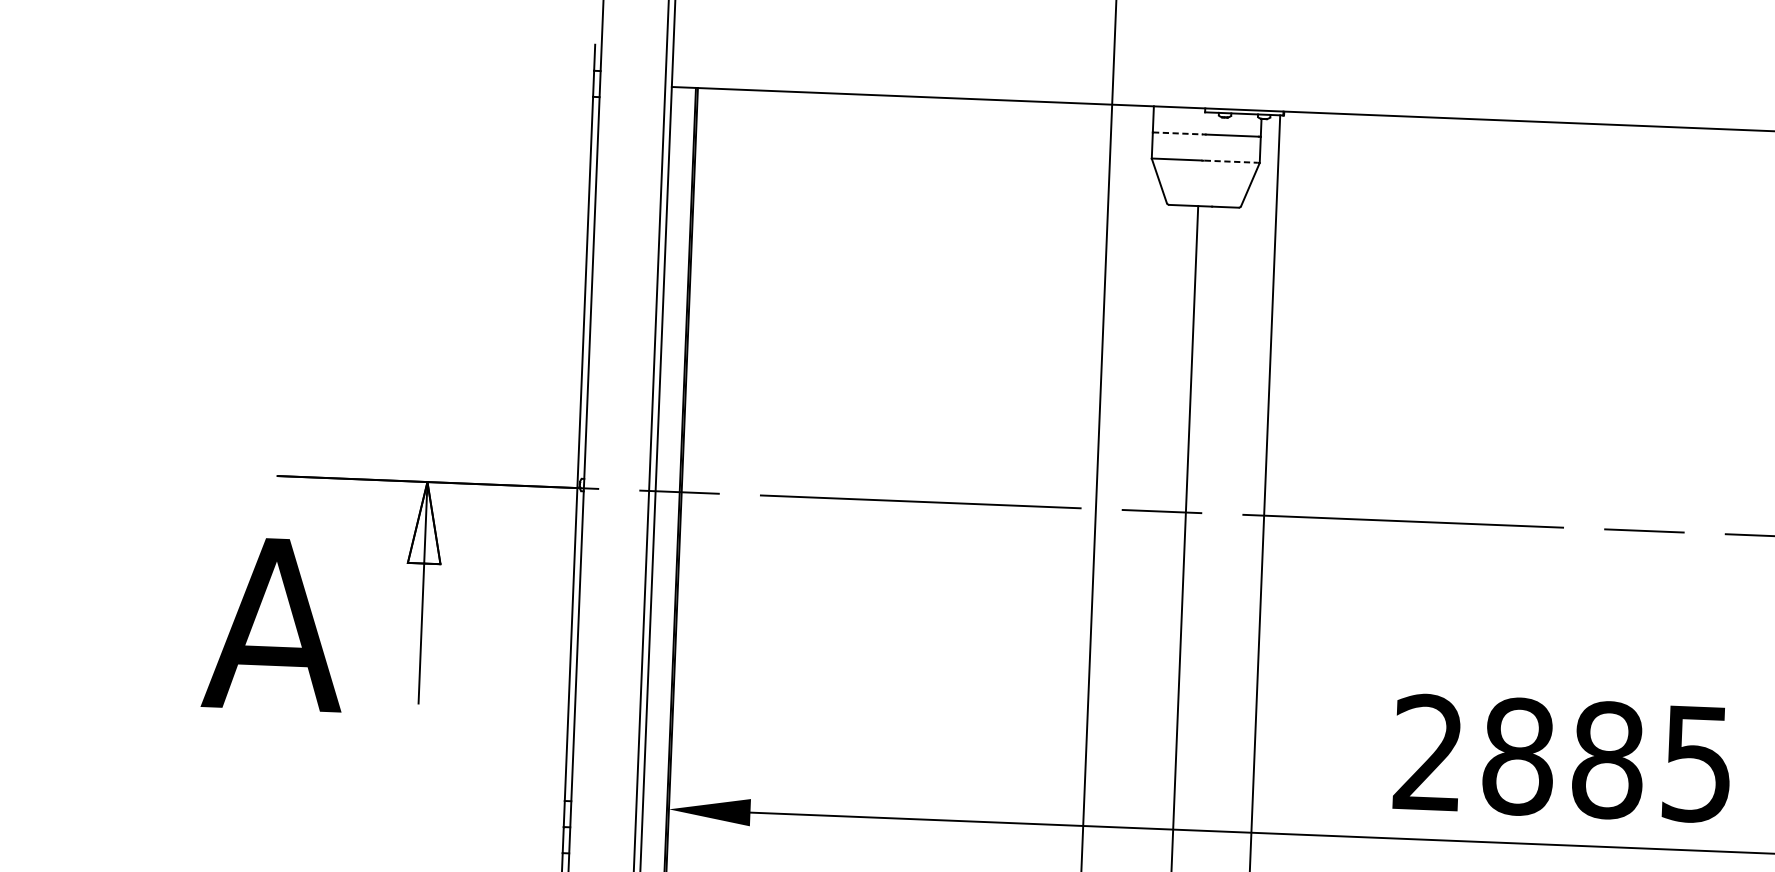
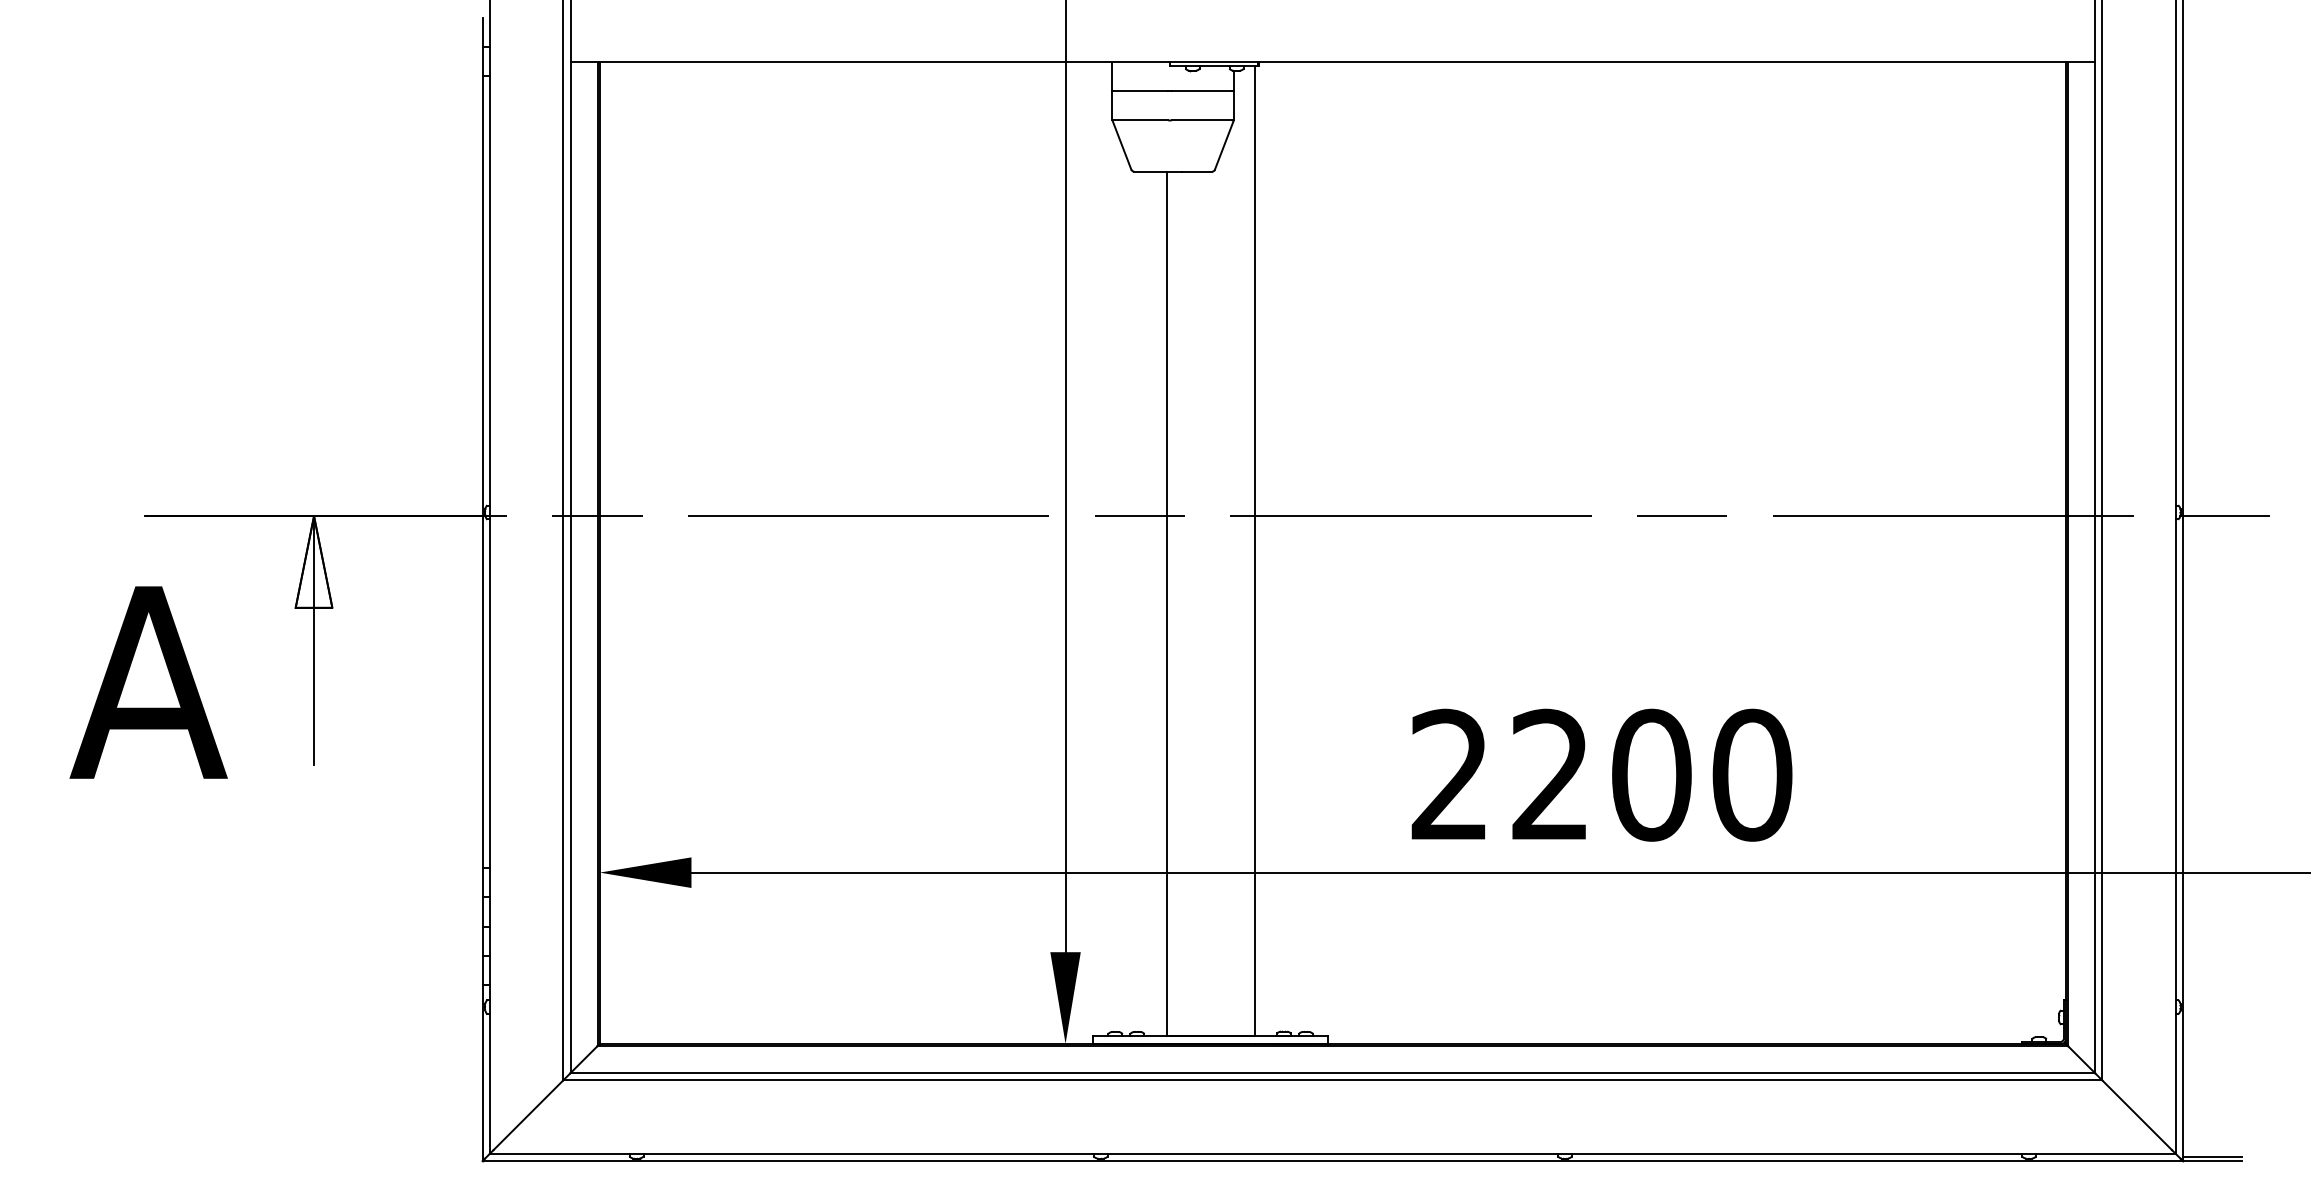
line: (1177, 133) -> (1140, 91), dashed -> solid
line: (1230, 161) -> (1201, 120), dashed -> solid
text: (1607, 759) -> (1651, 774), 2885 -> 2200

